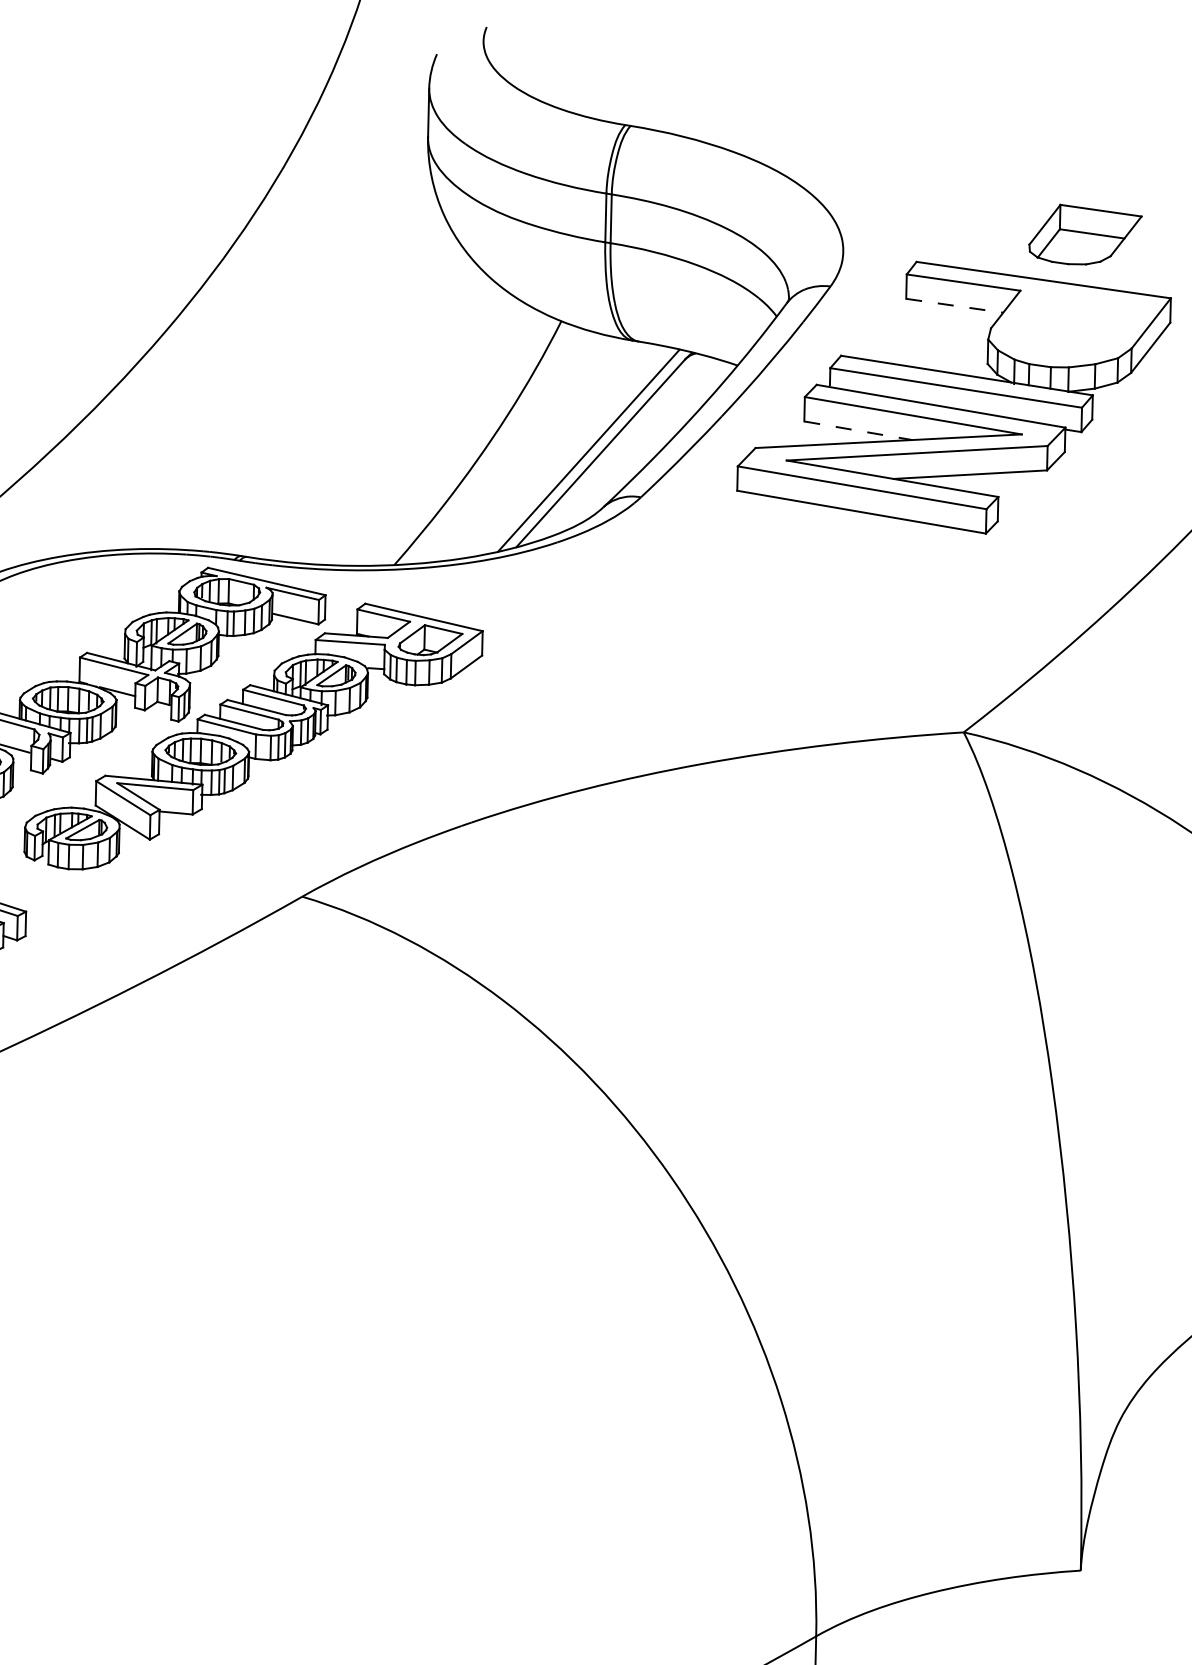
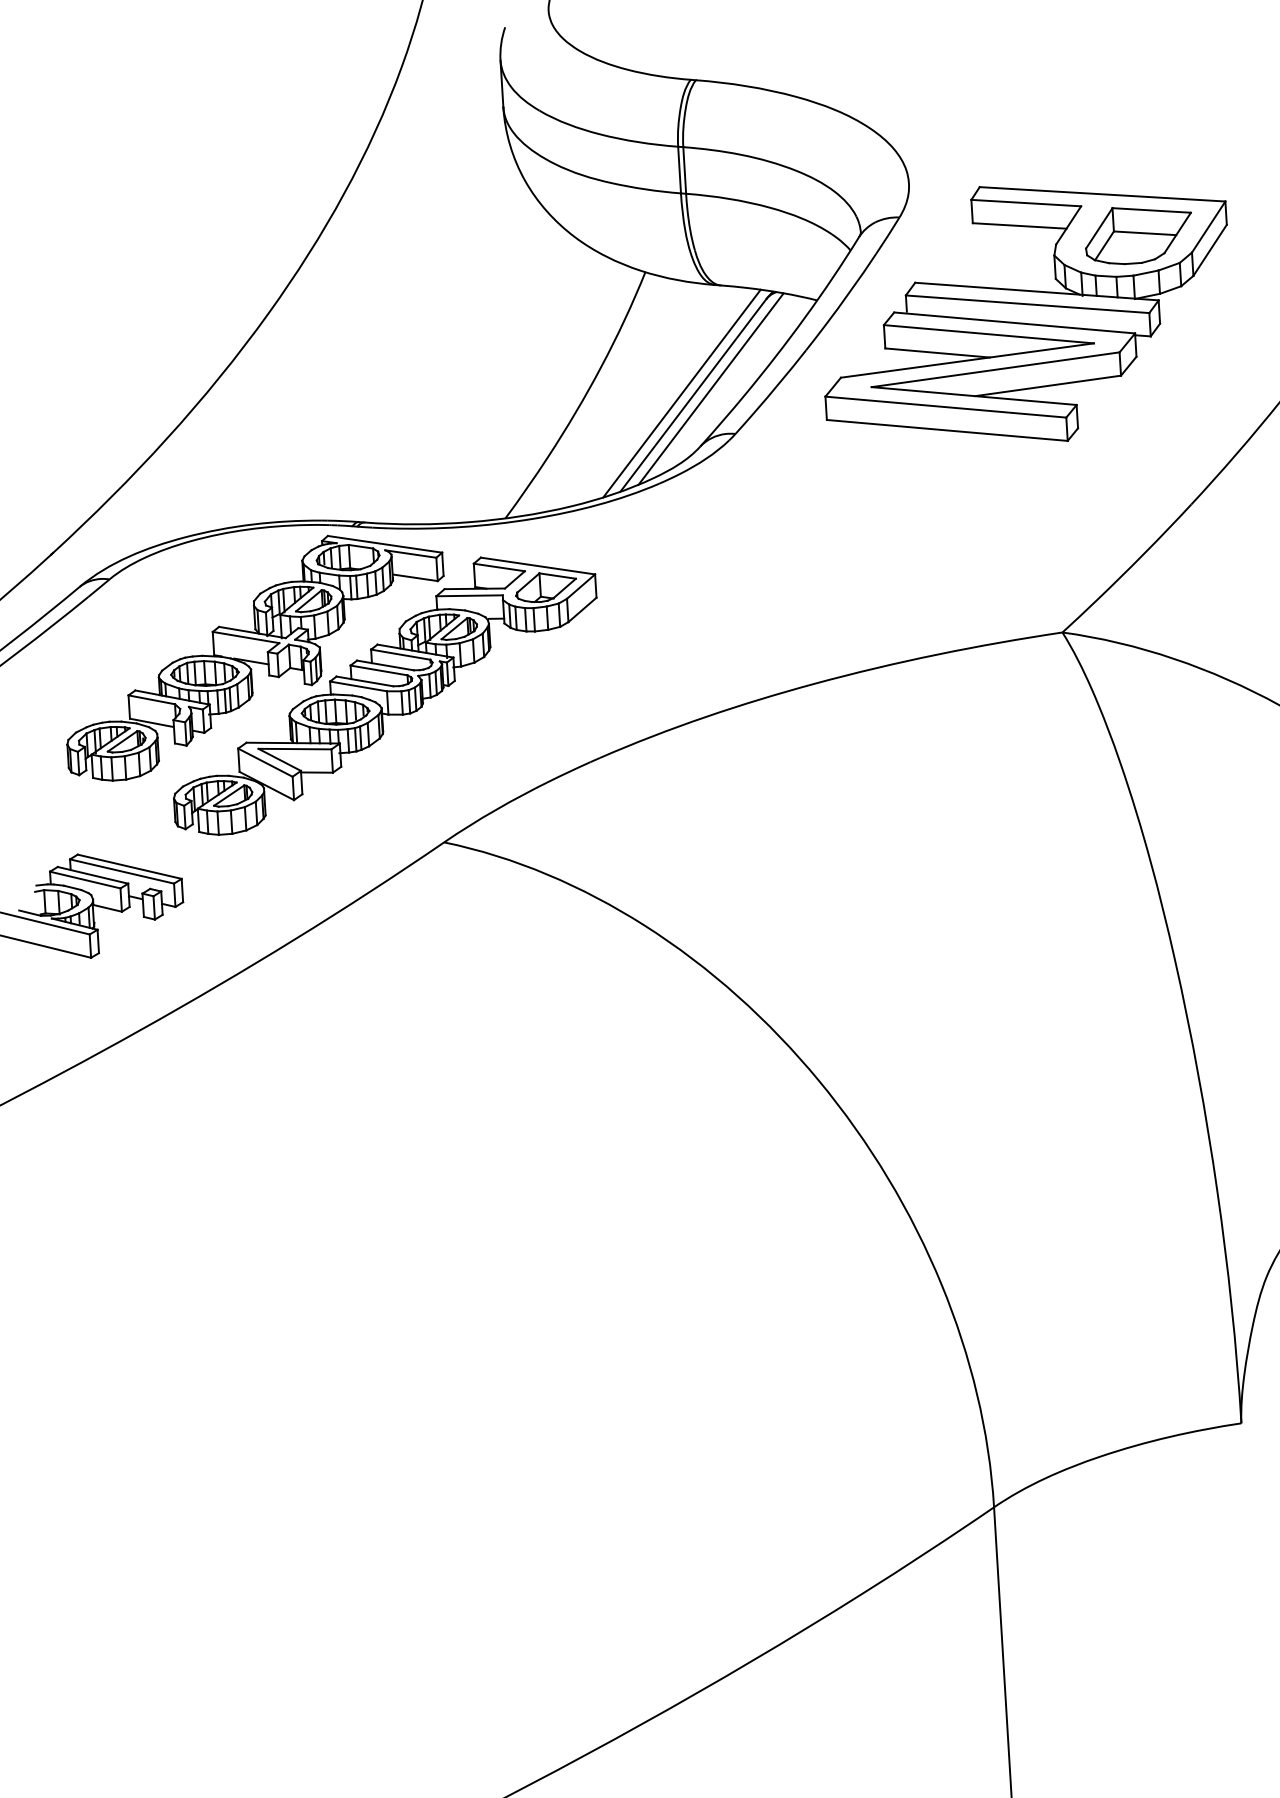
part: (1085, 236) -> (1138, 236), moved
line: (954, 305) -> (1019, 225), dashed -> solid
line: (859, 431) -> (938, 353), dashed -> solid
line: (618, 447) -> (710, 388), added

